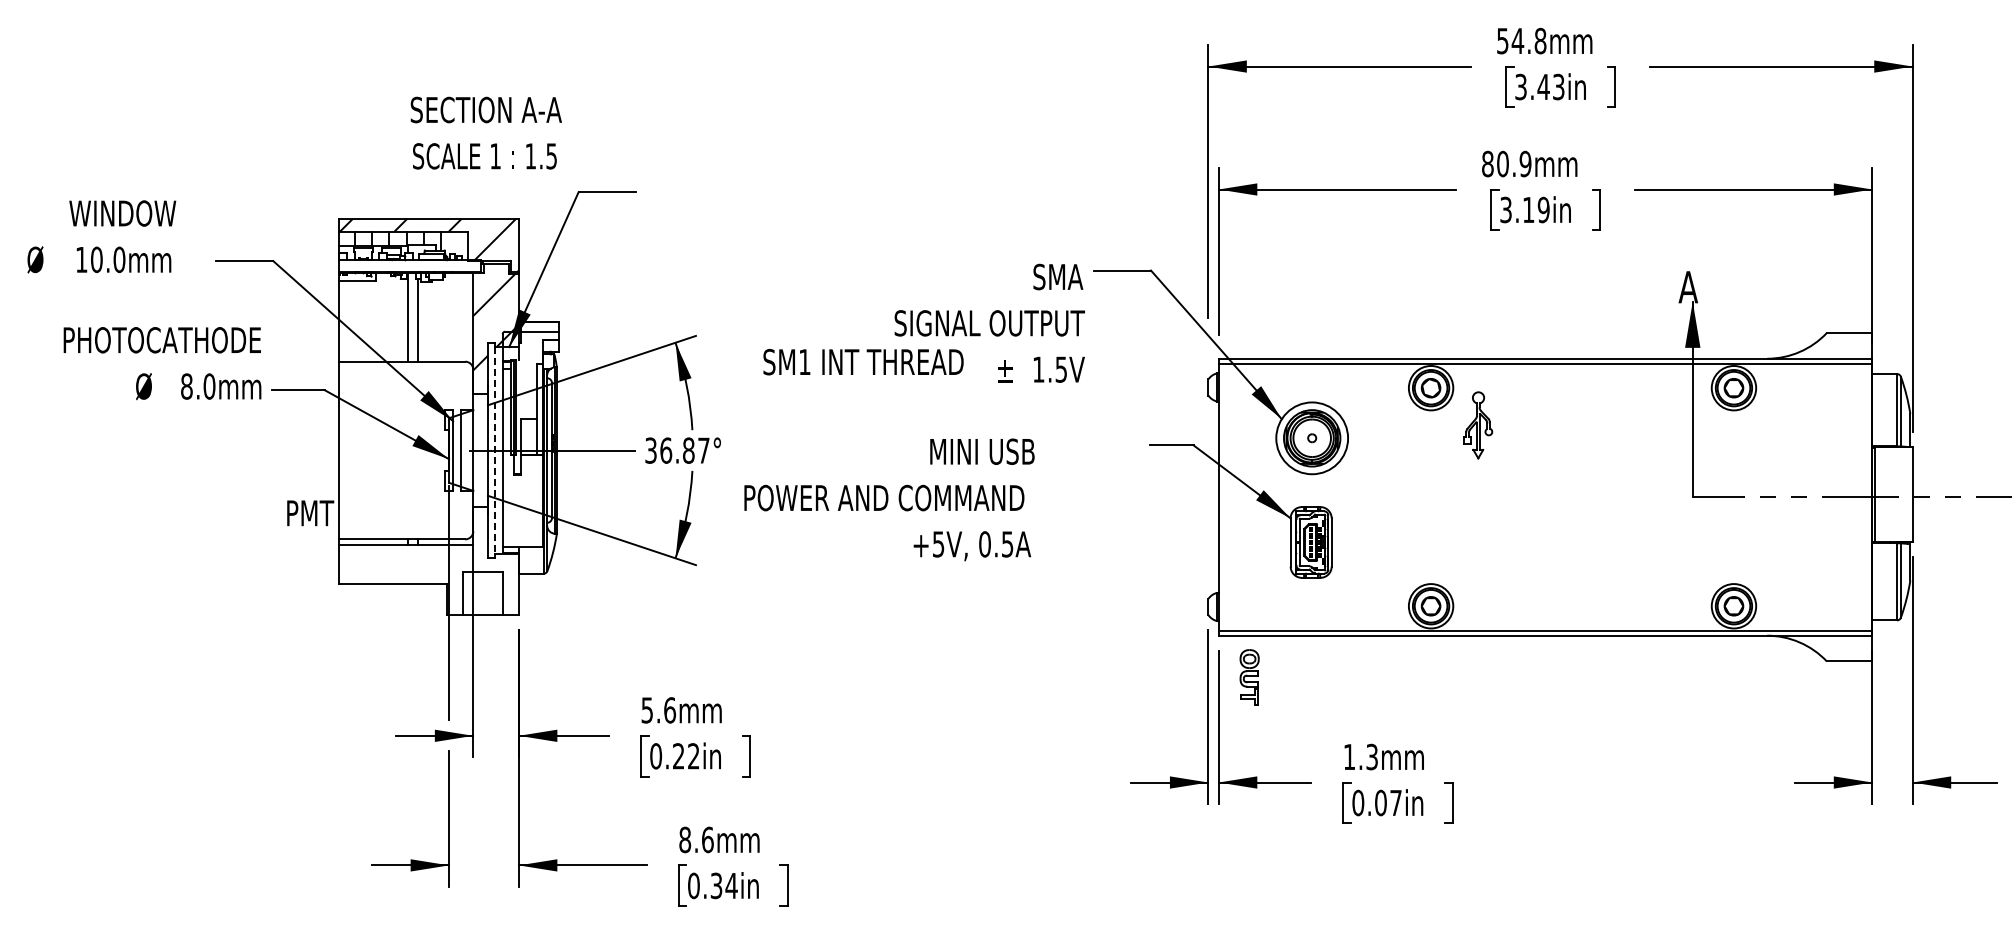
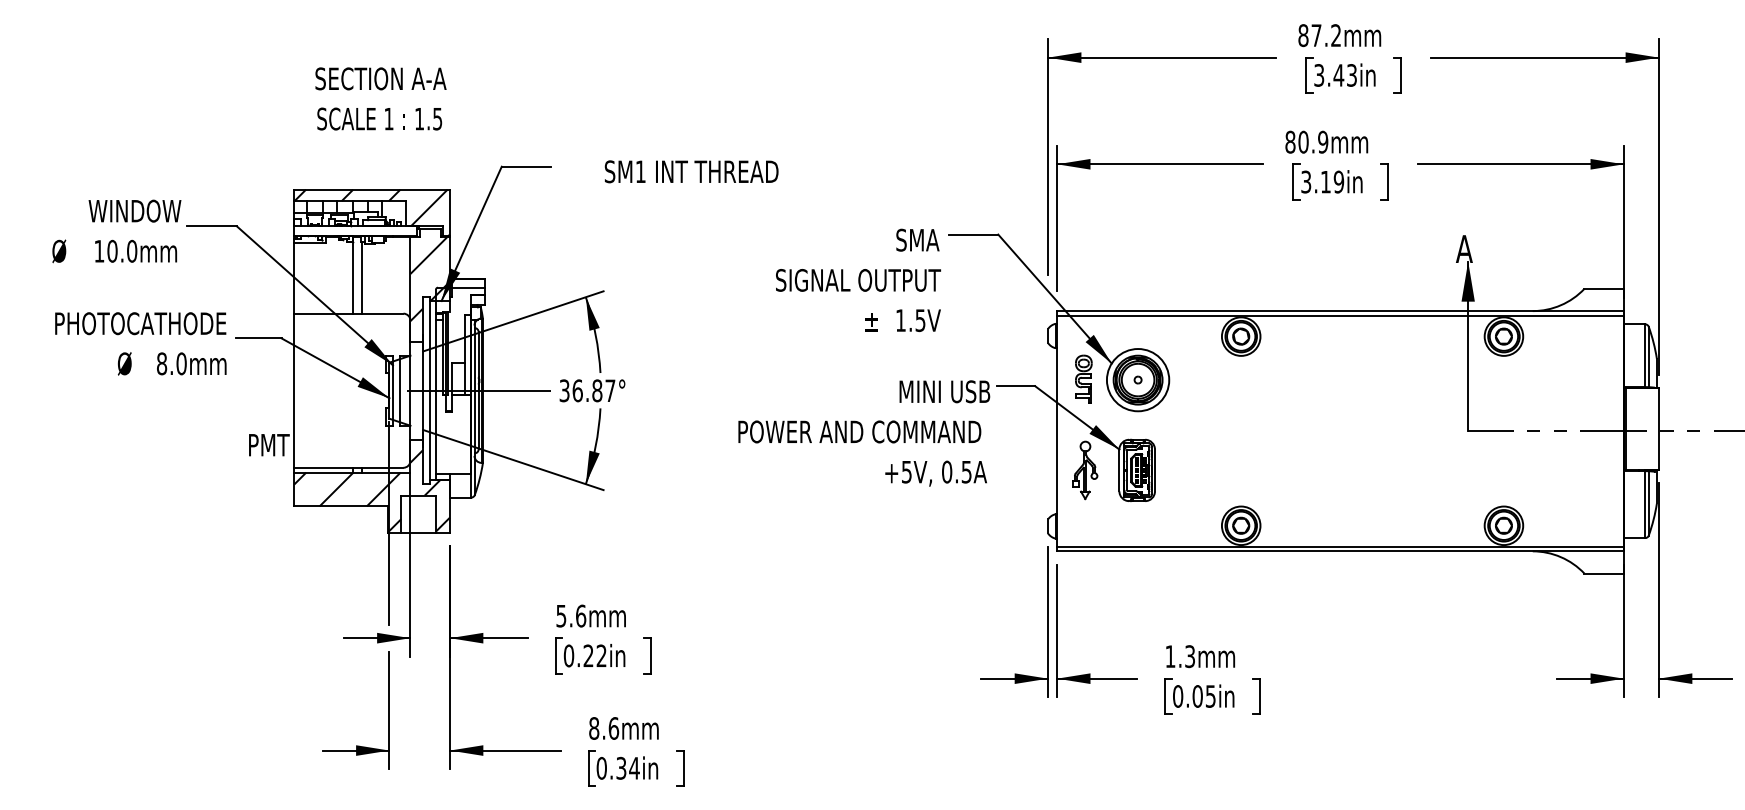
text: (1521, 40) -> (1319, 35), 54.8mm -> 87.2mm
text: (485, 132) -> (380, 98), moved
text: (101, 236) -> (116, 231), moved
text: (863, 362) -> (691, 172), moved
text: (162, 363) -> (140, 343), moved
part: (1478, 425) -> (1085, 470), moved
line: (495, 451) -> (429, 391), dashed -> solid
text: (889, 499) -> (864, 433), moved
hatch: (428, 566) -> (371, 491), added
part: (1249, 677) -> (1083, 379), moved
text: (1395, 803) -> (1210, 696), 0.07in -> 0.05in

